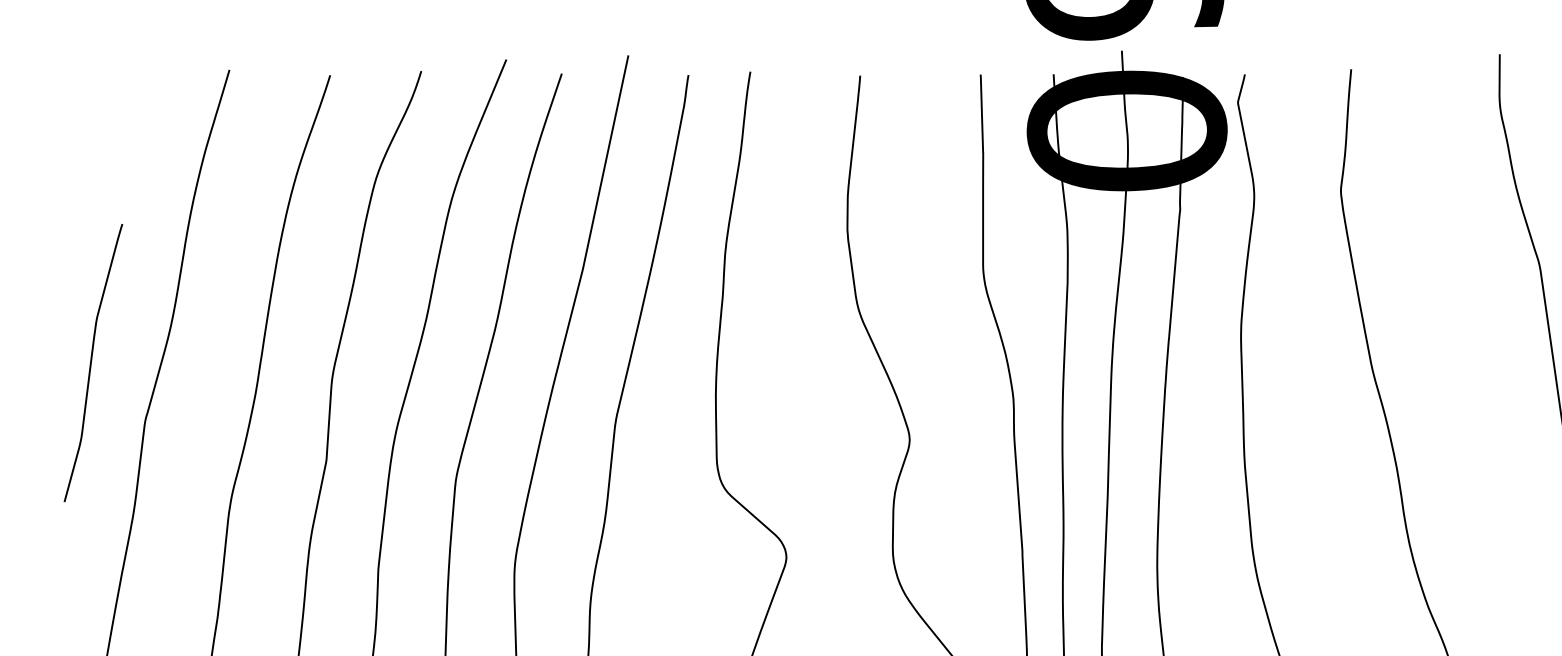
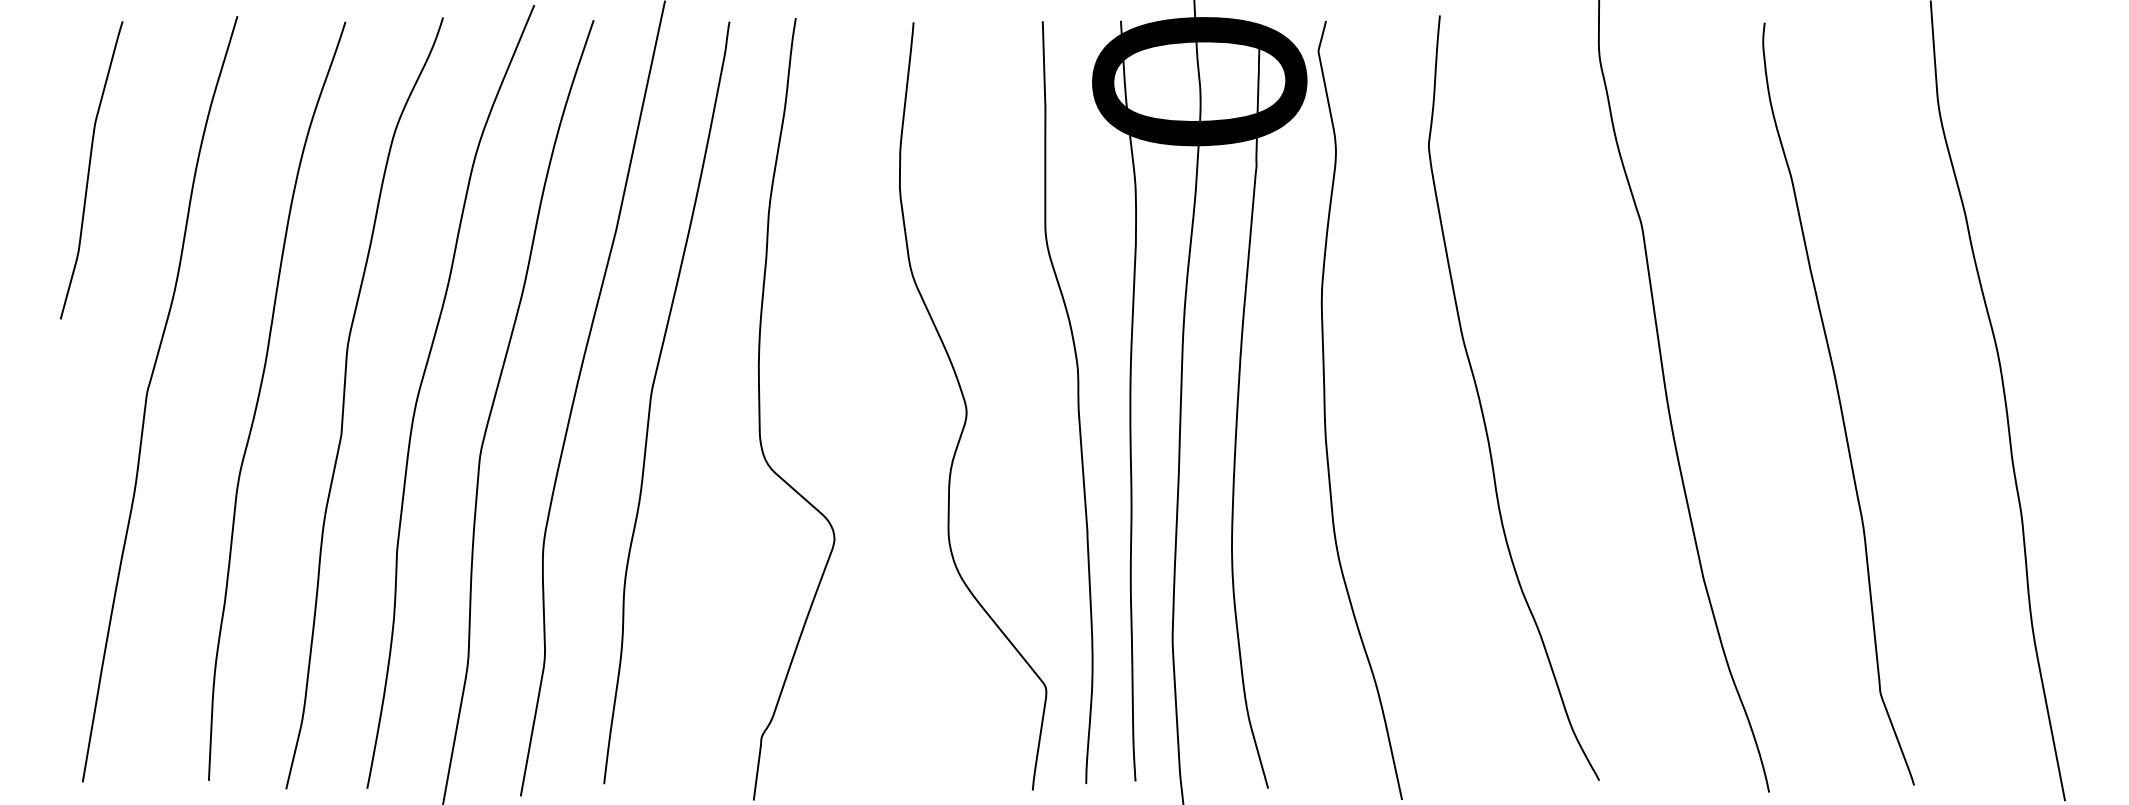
curve: (91, 363) -> (89, 170), moved

